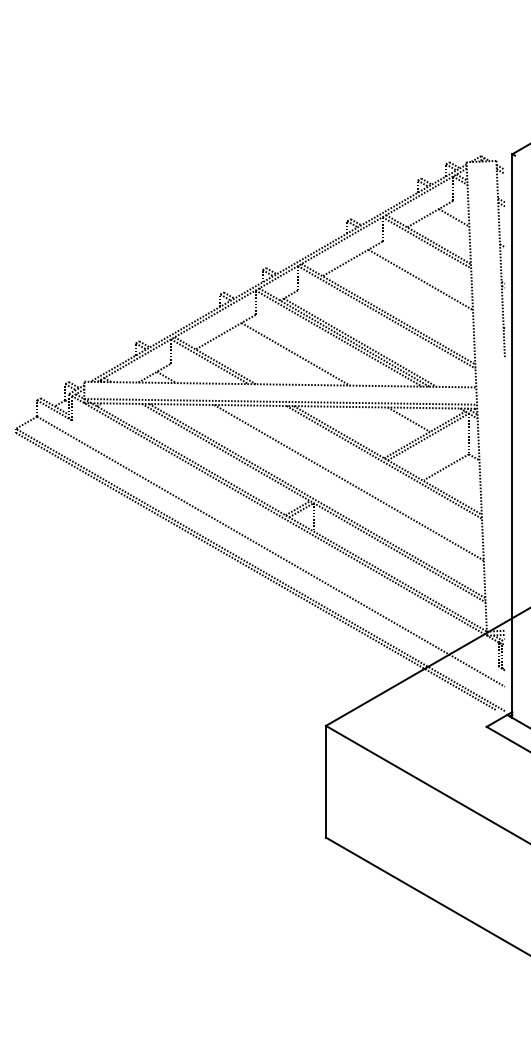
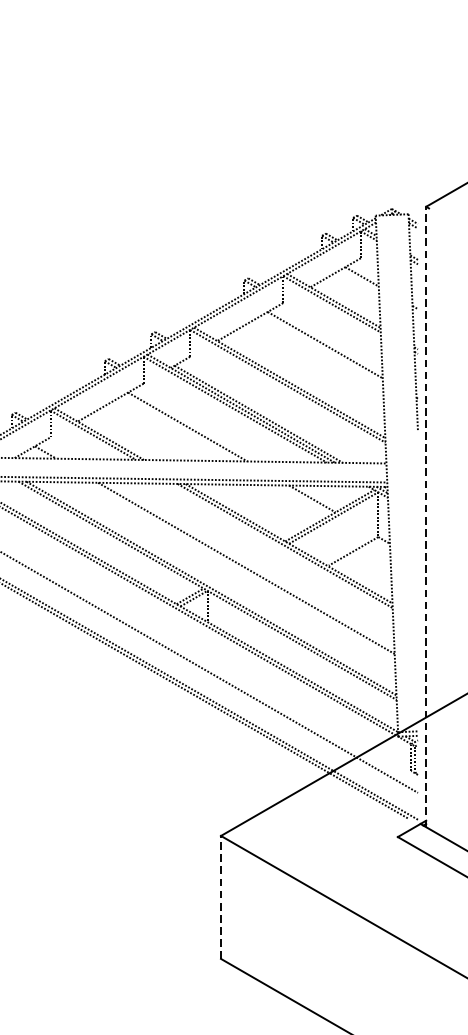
line: (512, 436) -> (426, 517), solid -> dashed
line: (325, 781) -> (220, 897), solid -> dashed

